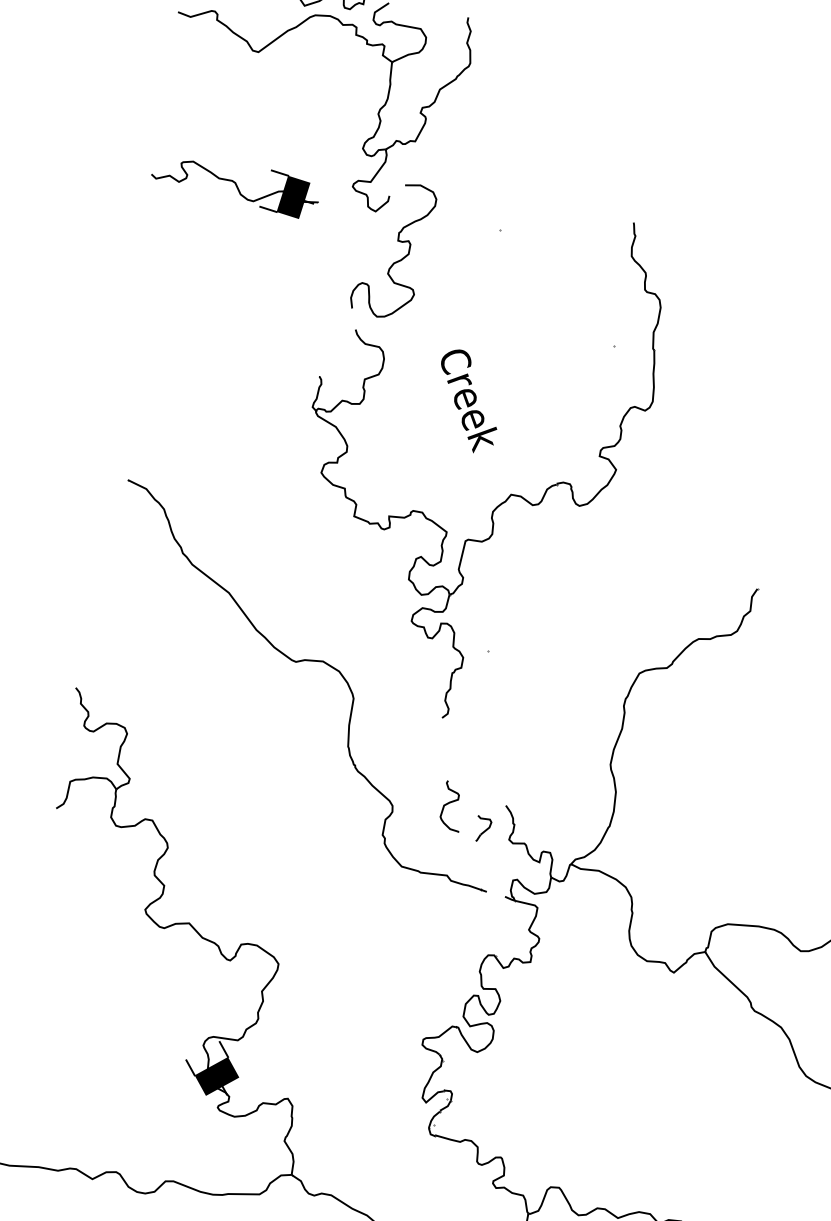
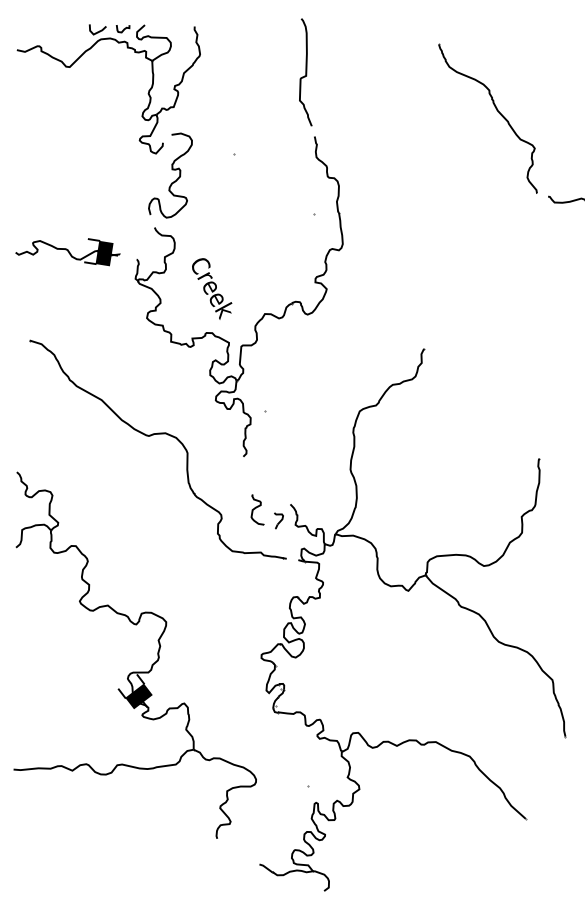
curve: (634, 117) -> (305, 72), added
part: (234, 186) -> (67, 252), moved
text: (469, 400) -> (212, 288), moved

